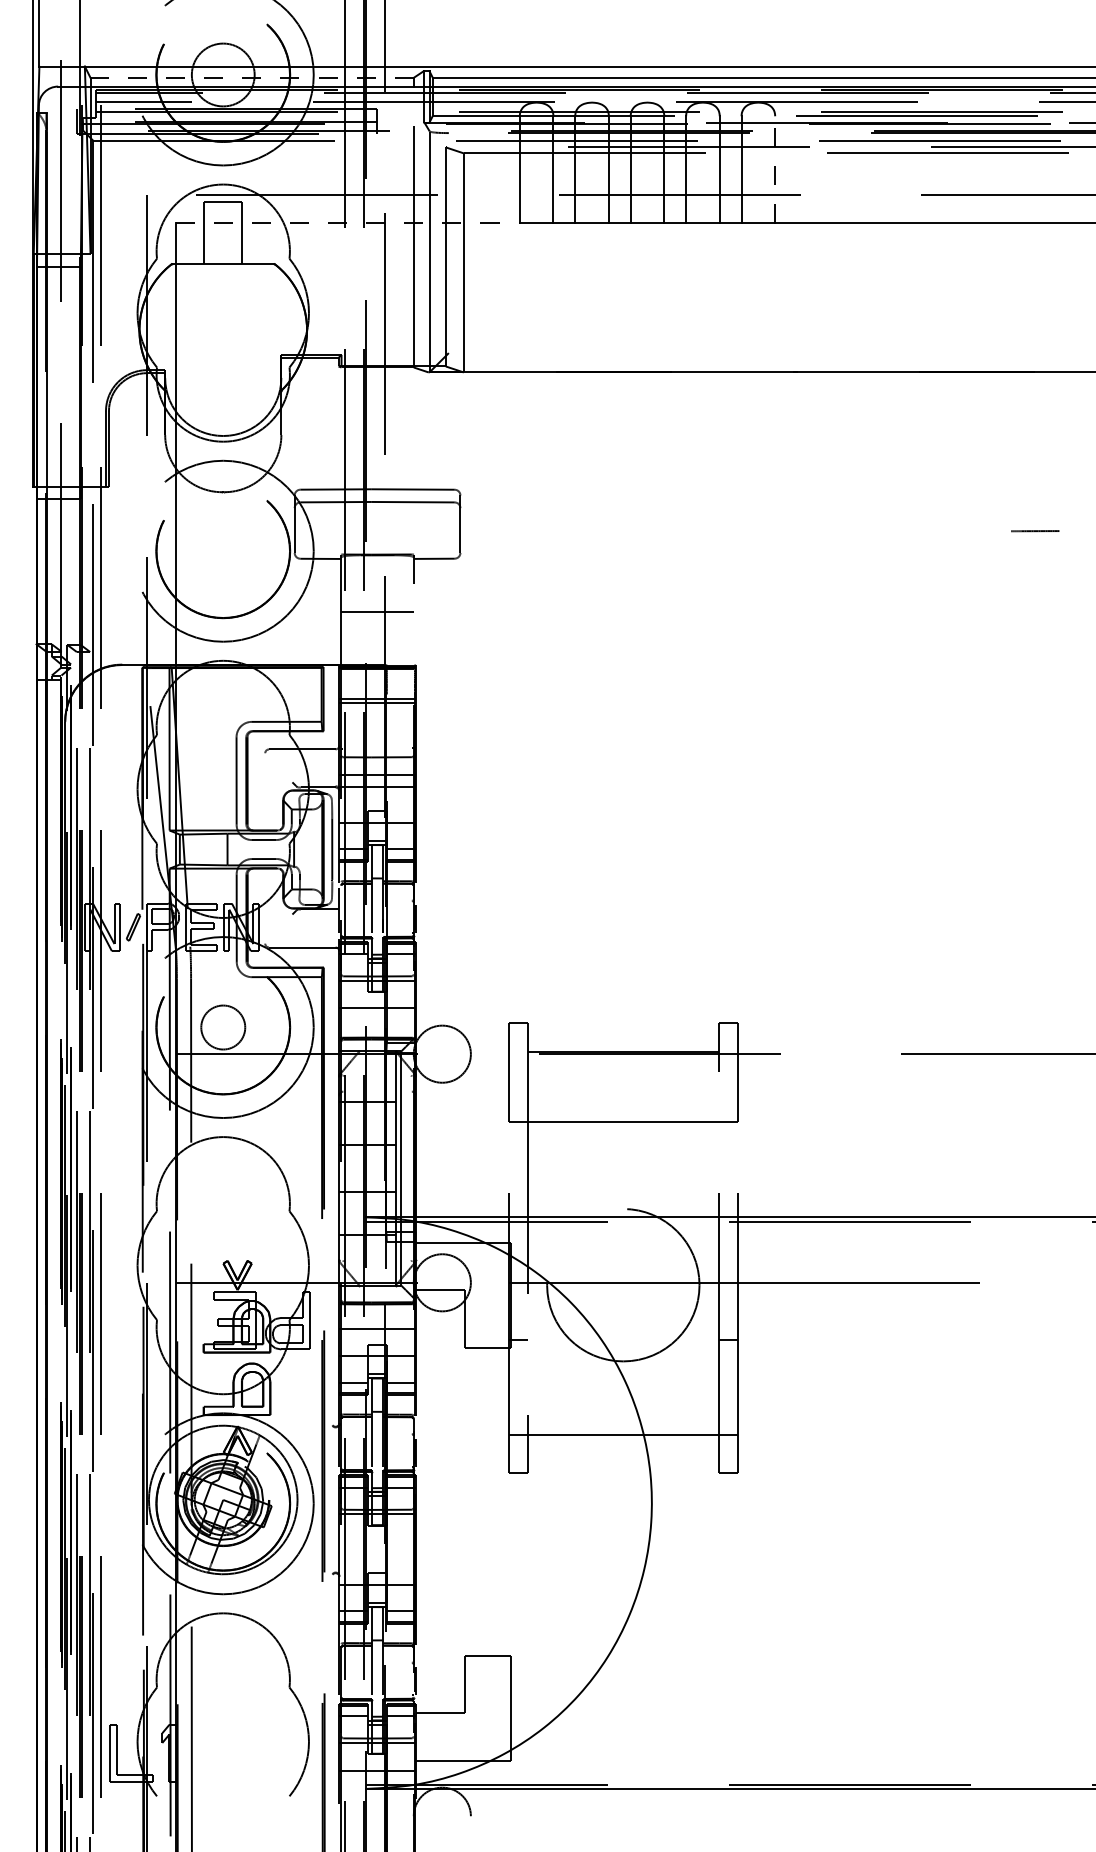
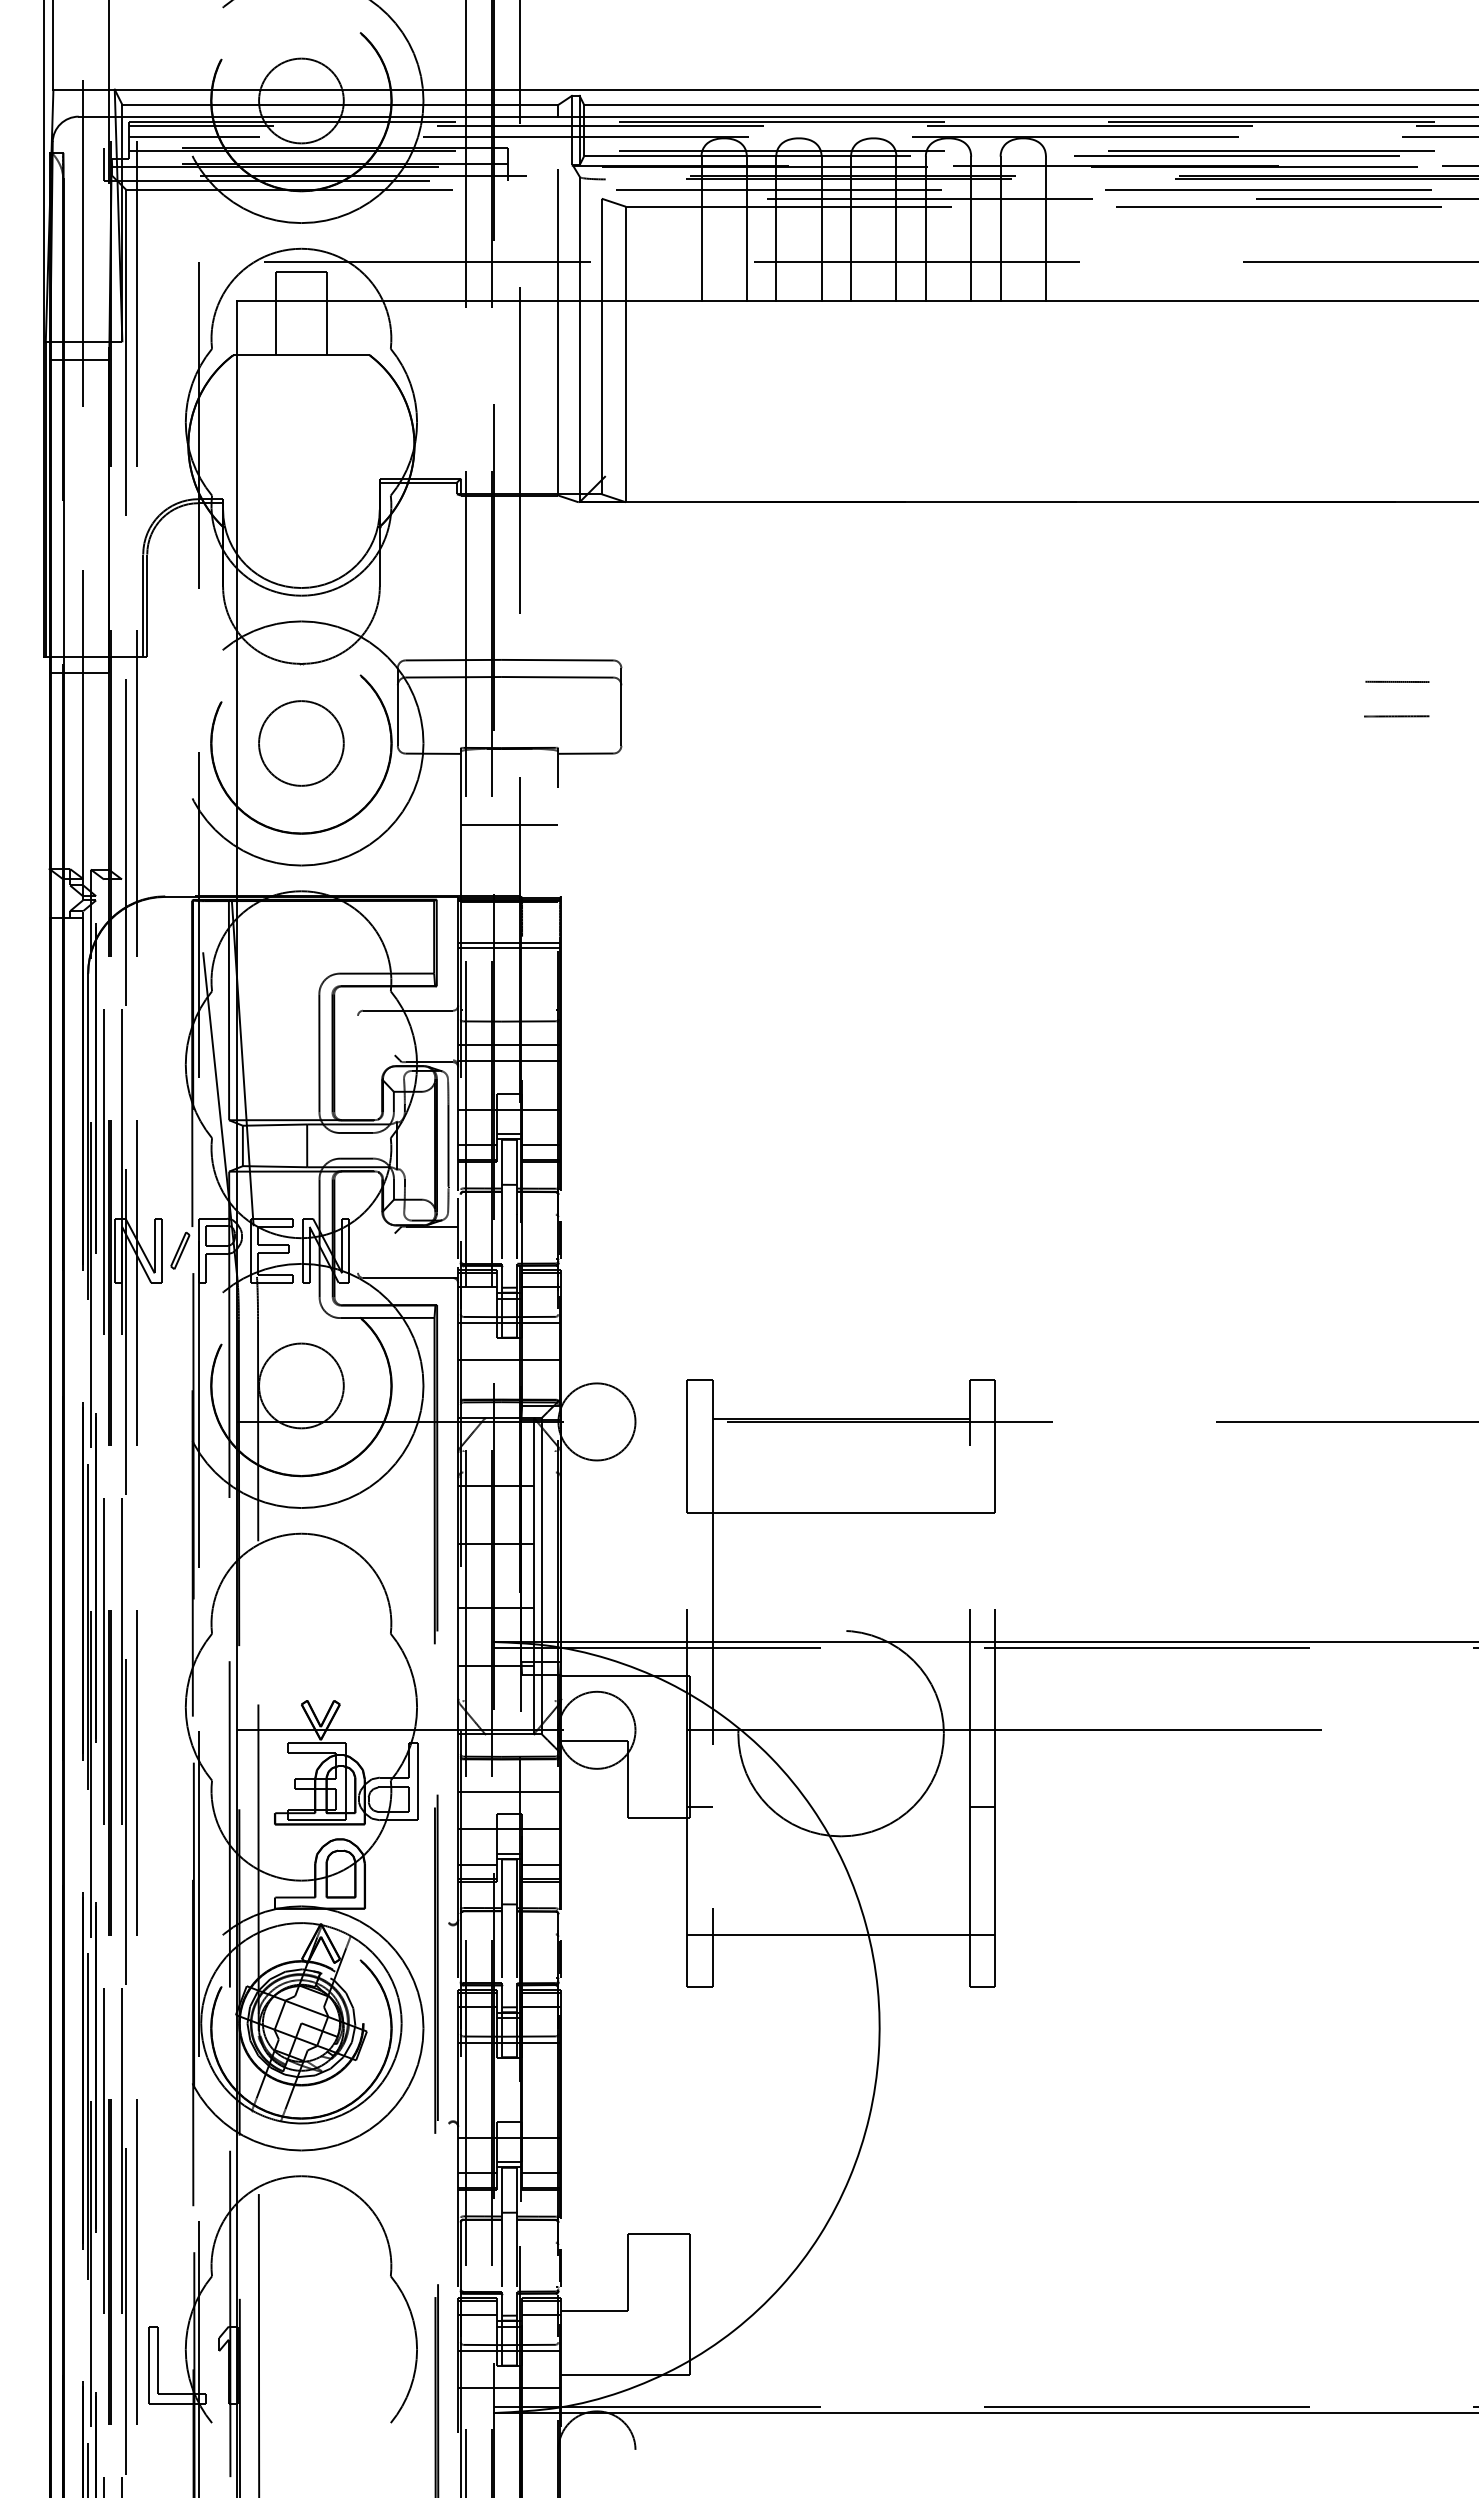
line: (251, 77) -> (339, 104), dashed -> solid
line: (775, 169) -> (1046, 228), dashed -> solid
line: (347, 222) -> (469, 300), dashed -> solid
line: (1035, 505) -> (1397, 681), added
circle: (223, 551) -> (301, 743), added
circle: (223, 1027) -> (301, 1385), size x1.43

